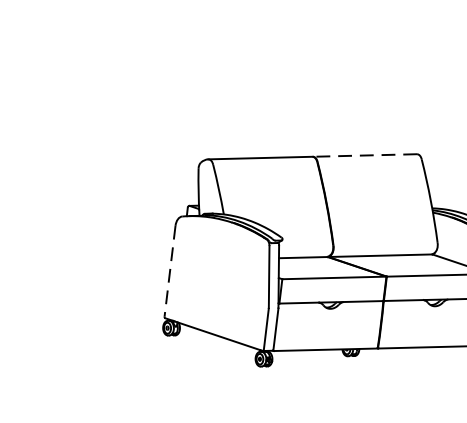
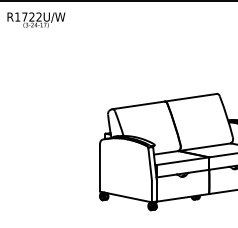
line: (364, 154) -> (190, 97), dashed -> solid
line: (168, 272) -> (99, 168), dashed -> solid

